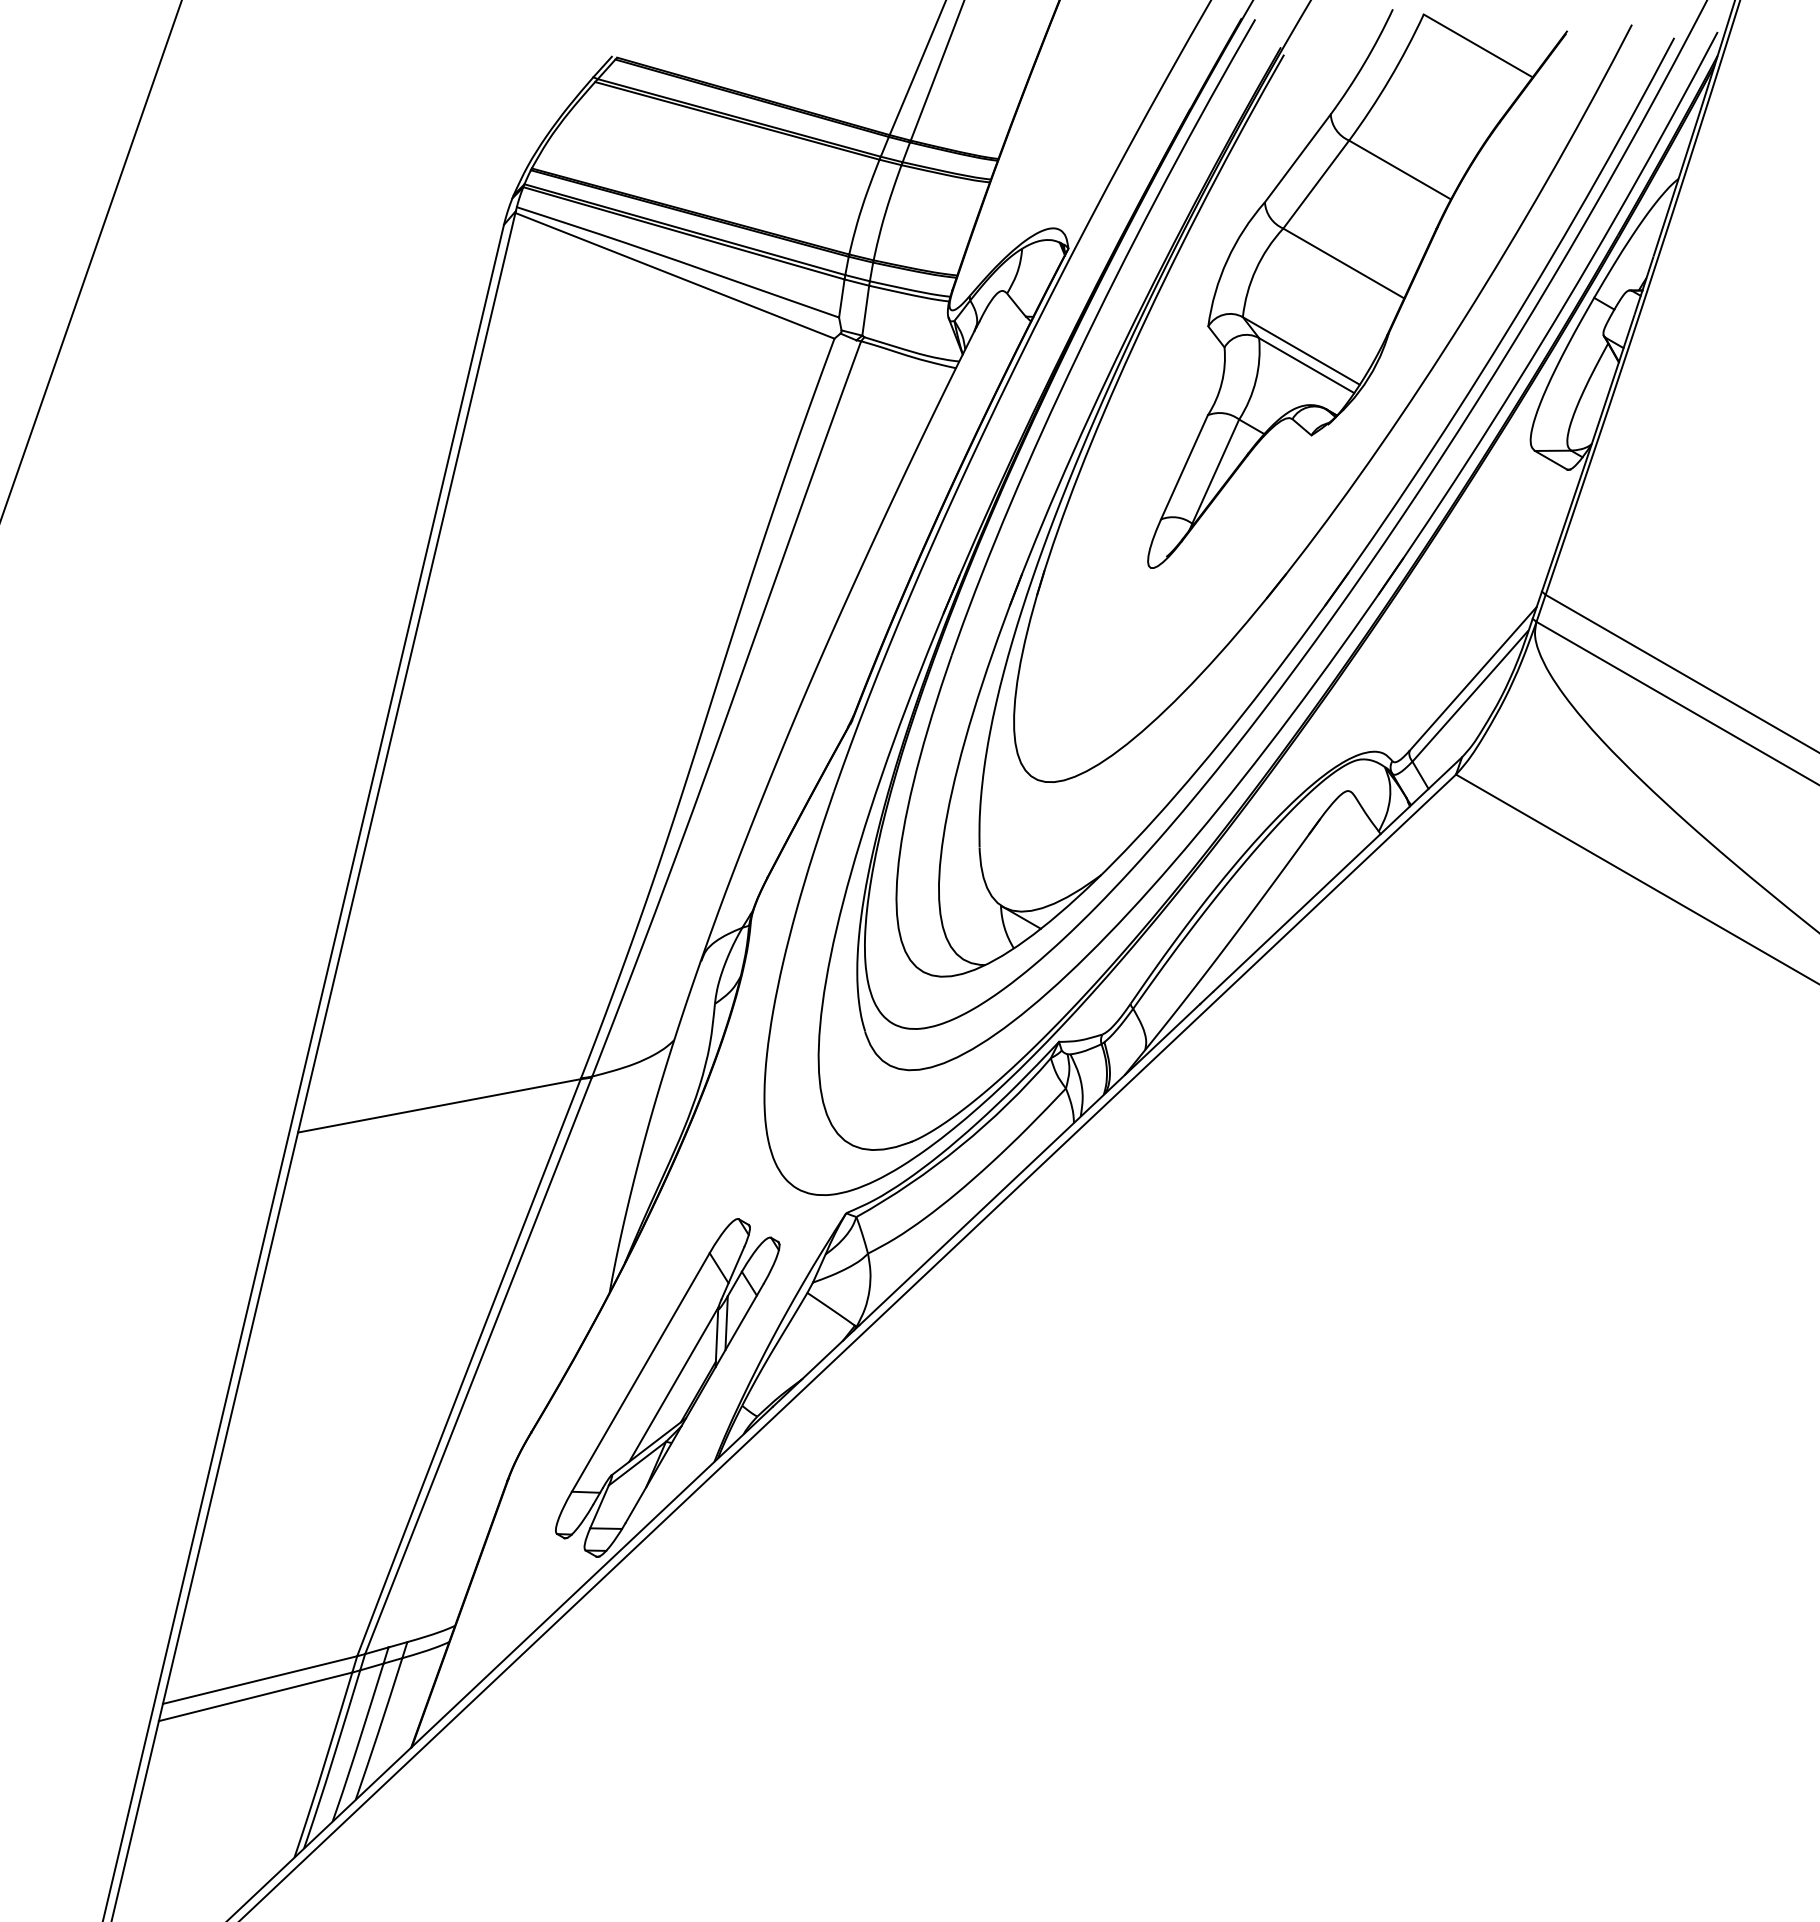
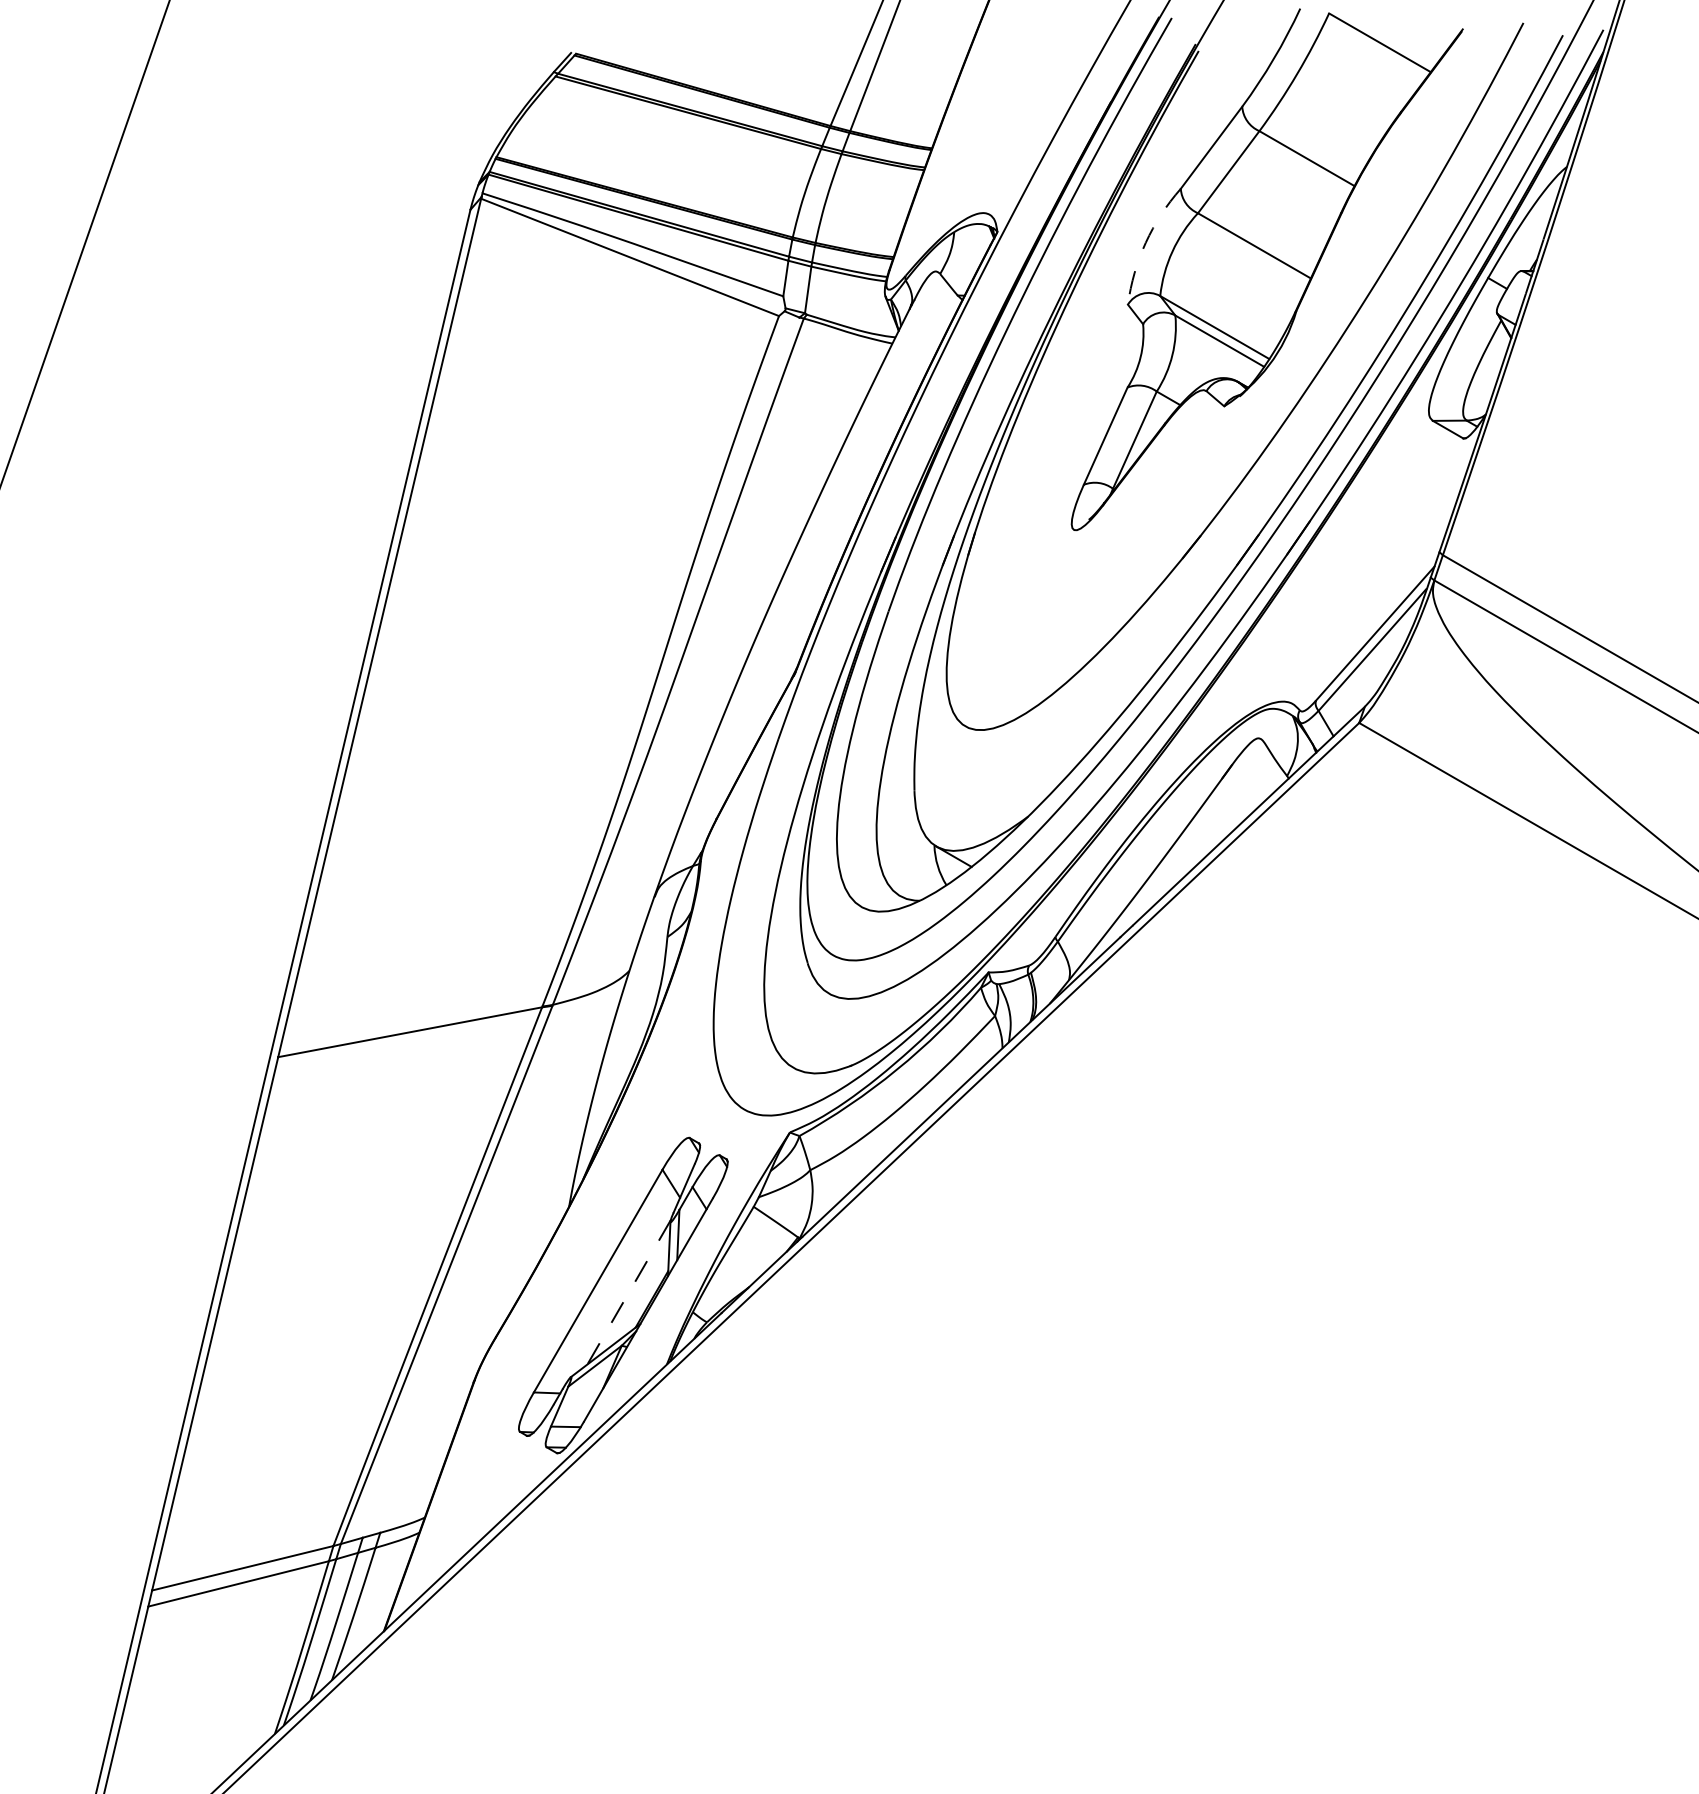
arc: (1227, 260) -> (1145, 243), solid -> dashed
line: (673, 1384) -> (628, 1292), solid -> dashed

